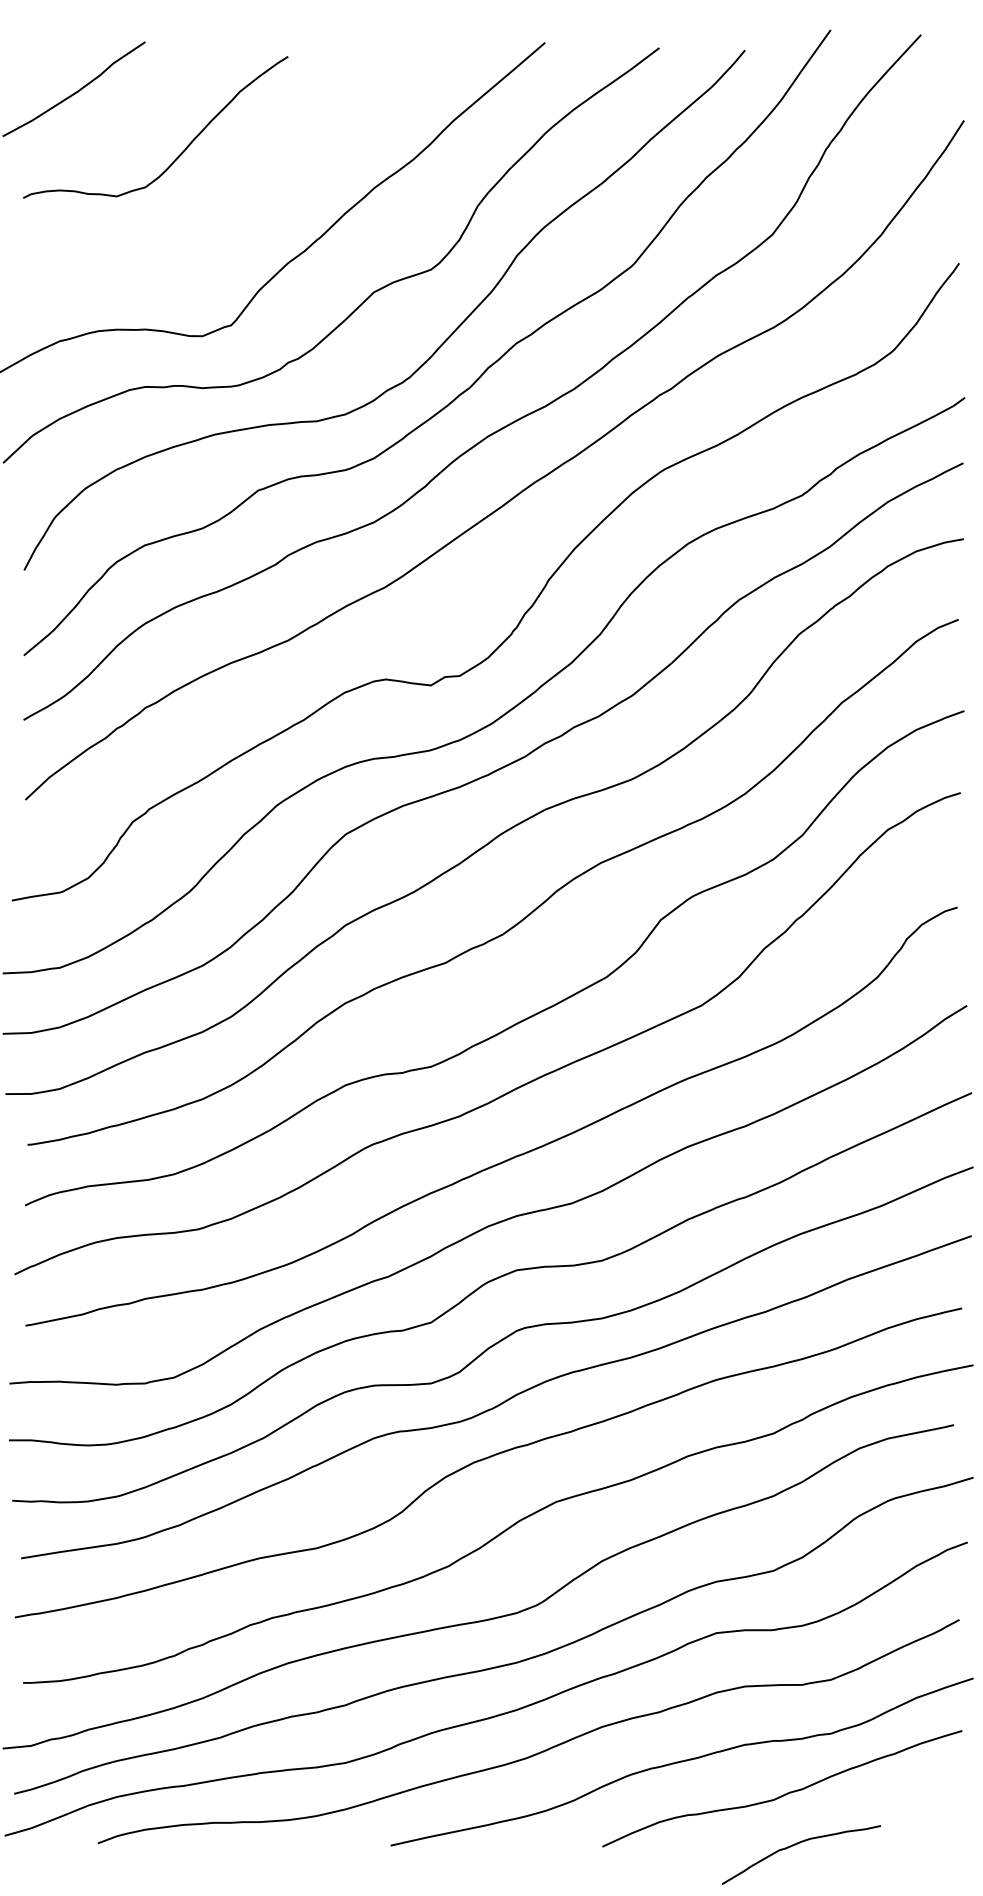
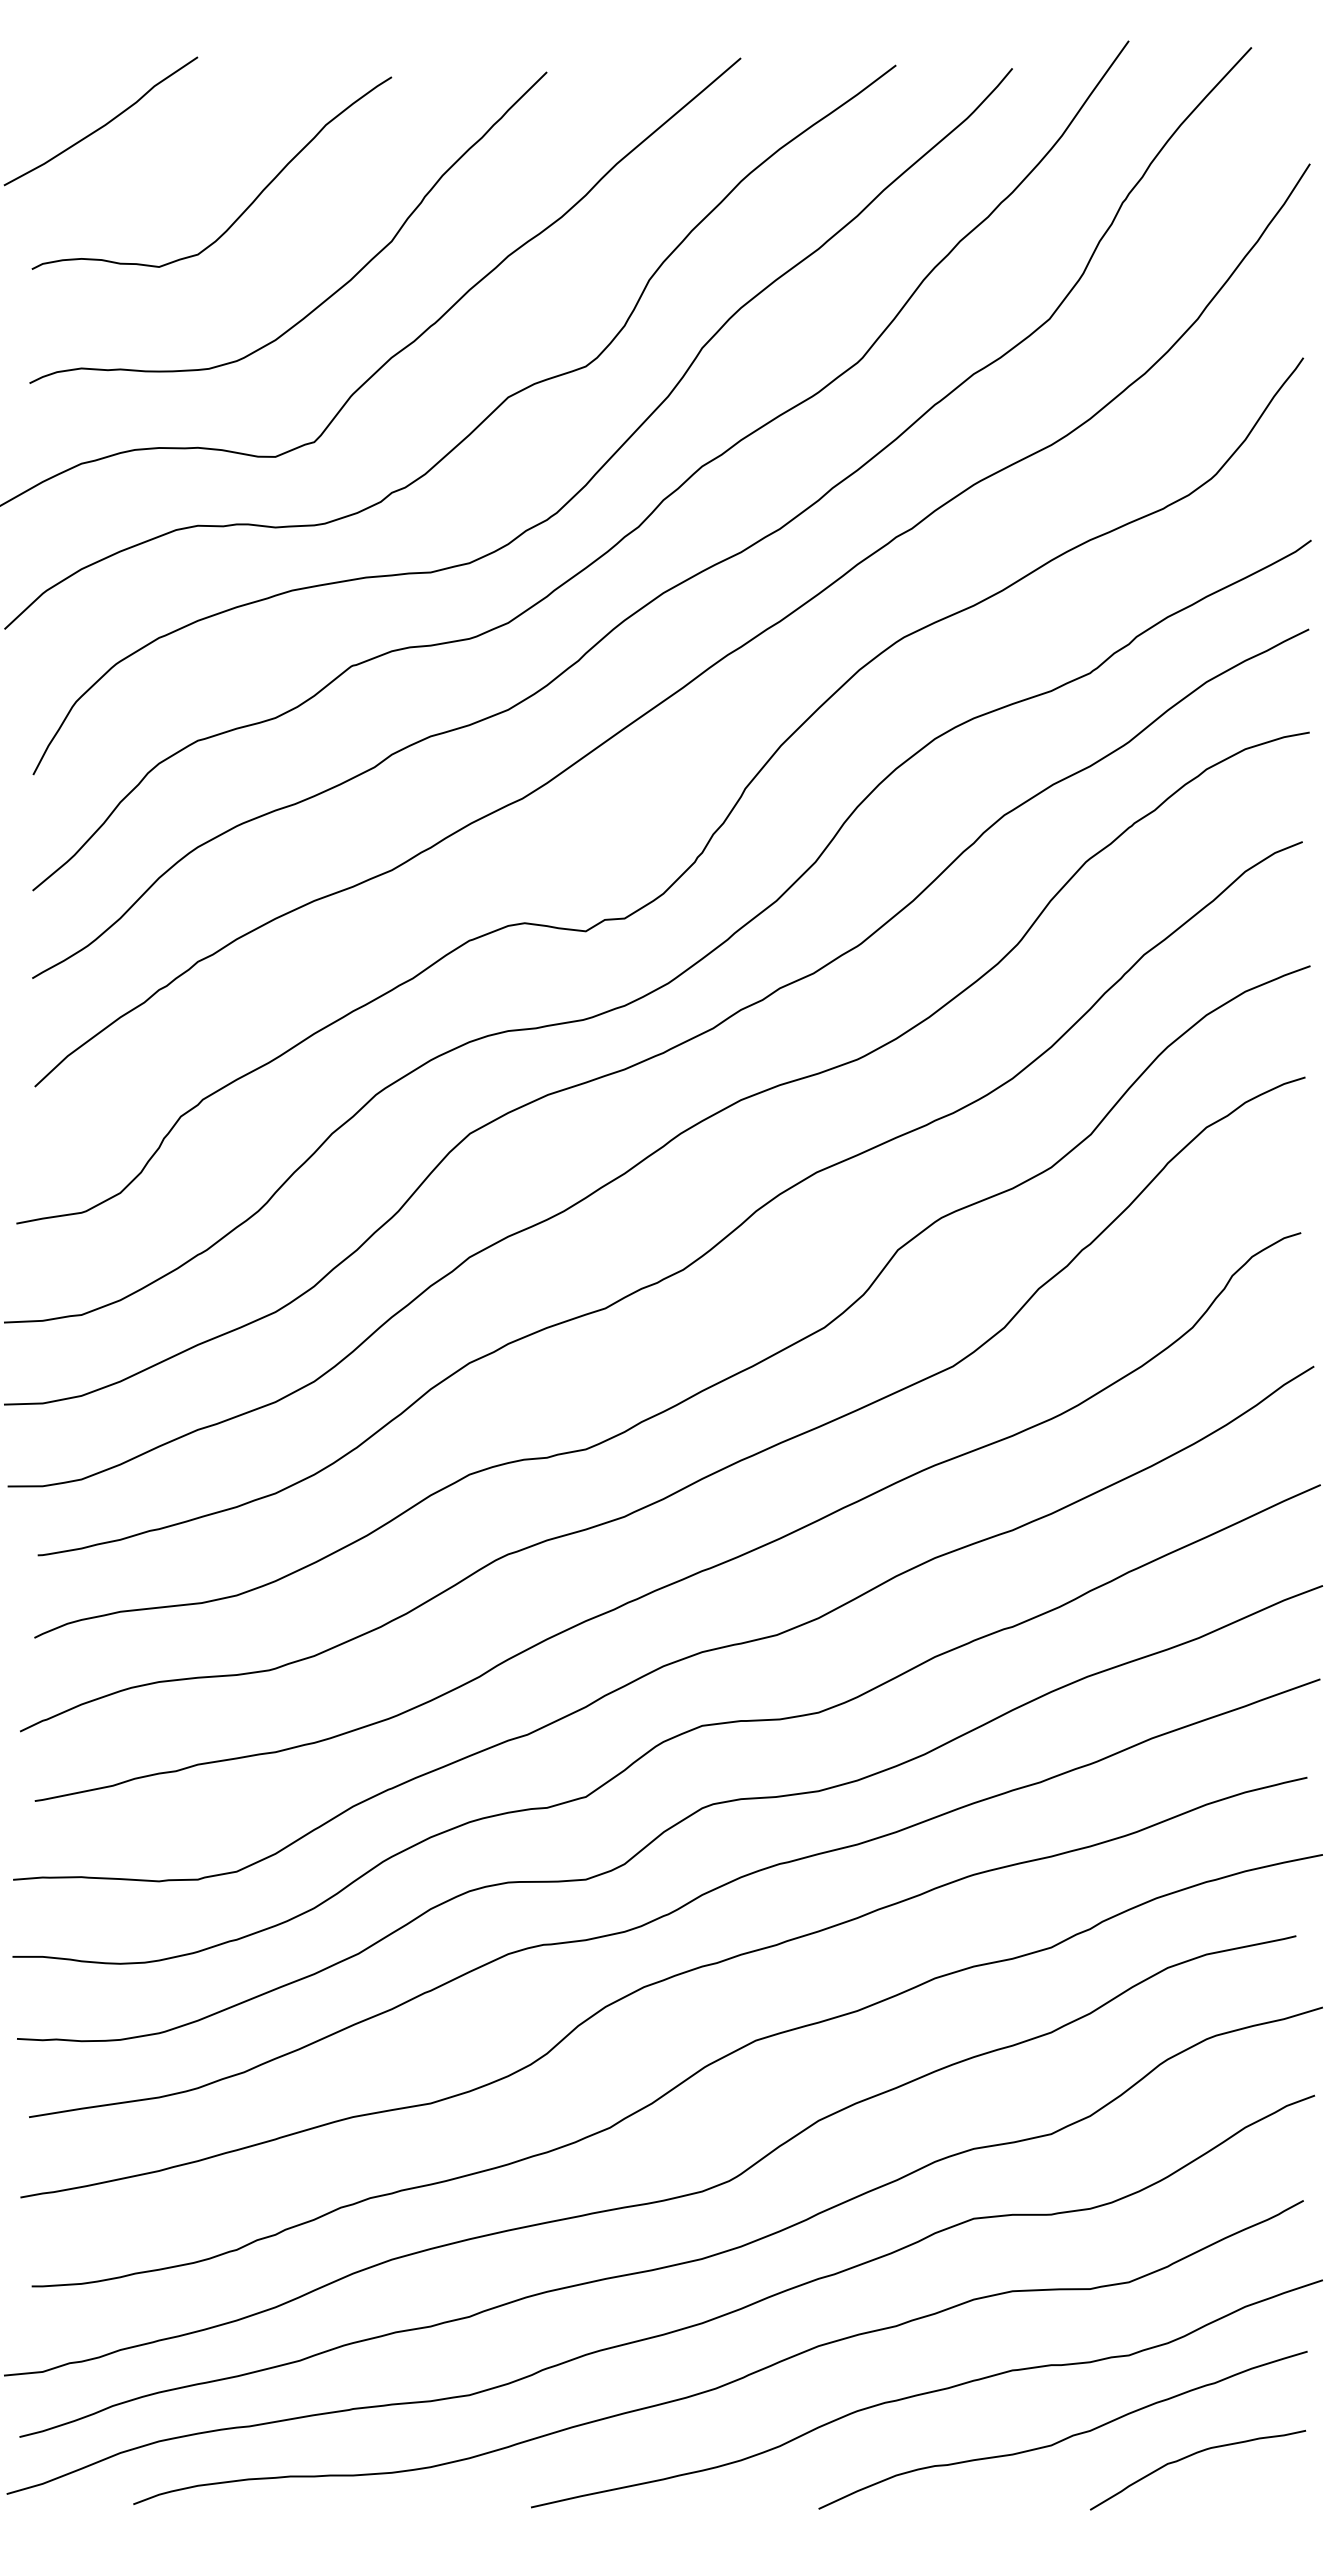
curve: (248, 212) -> (338, 288), added
curve: (798, 1844) -> (1193, 2455), moved

